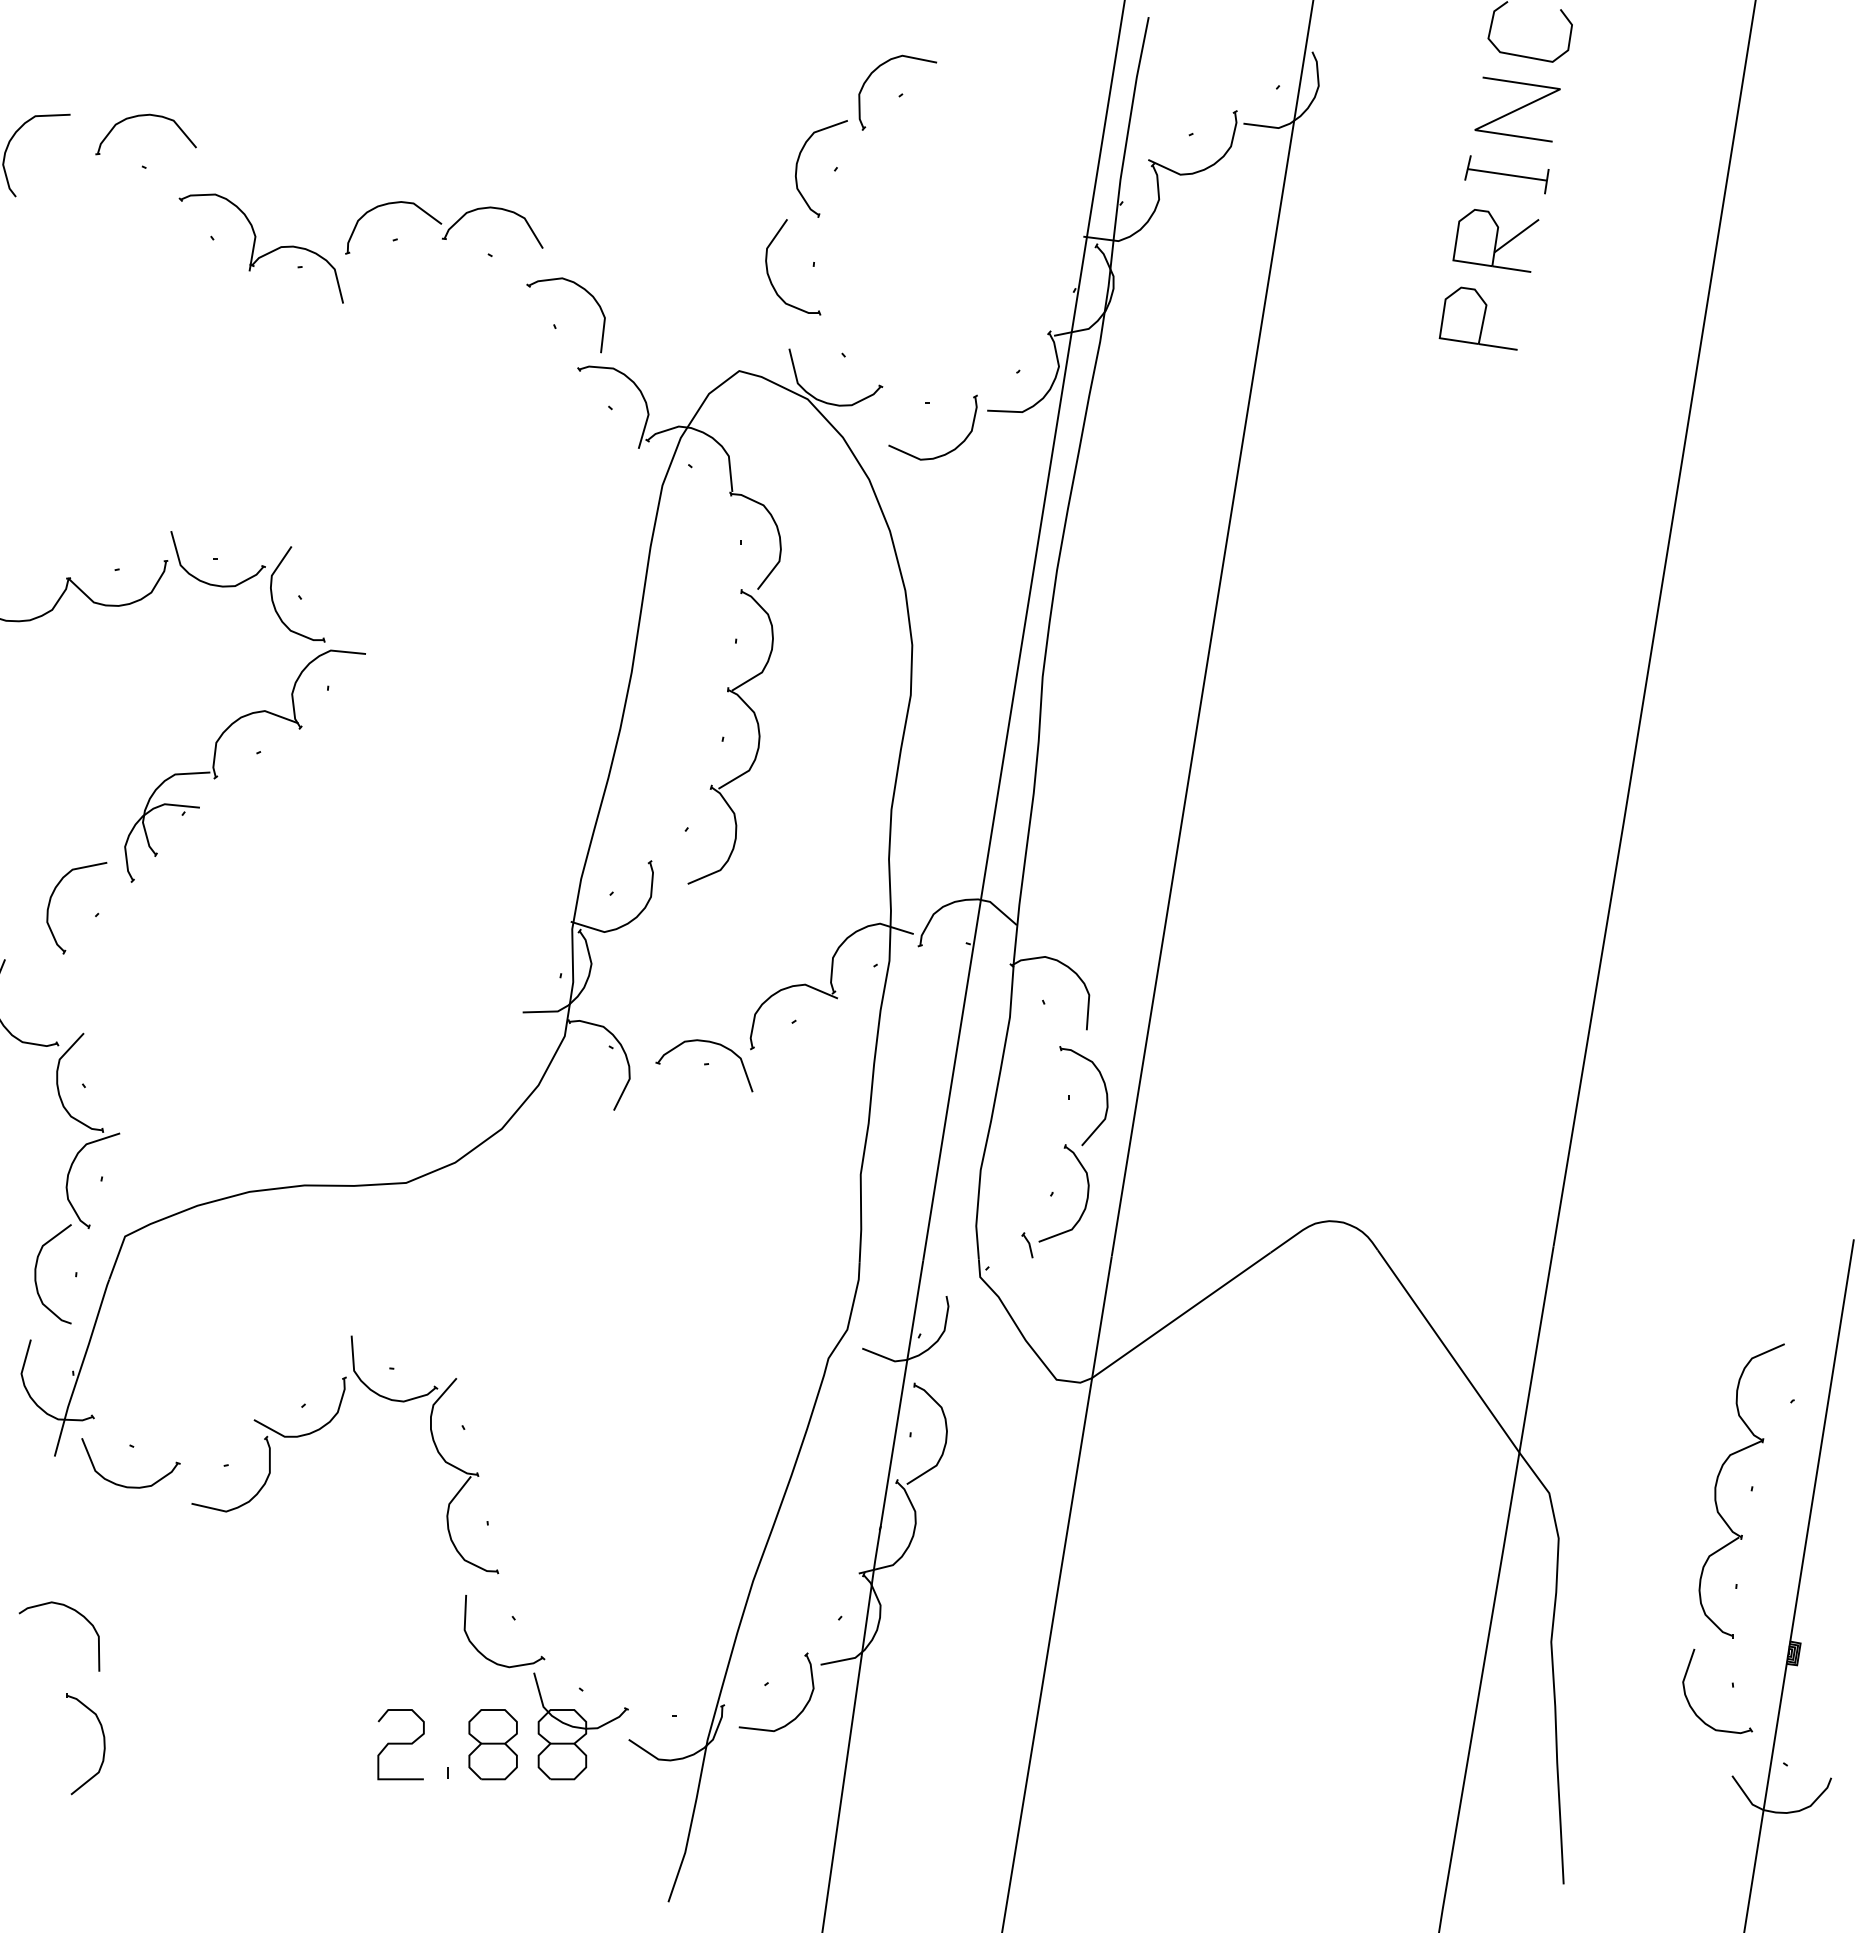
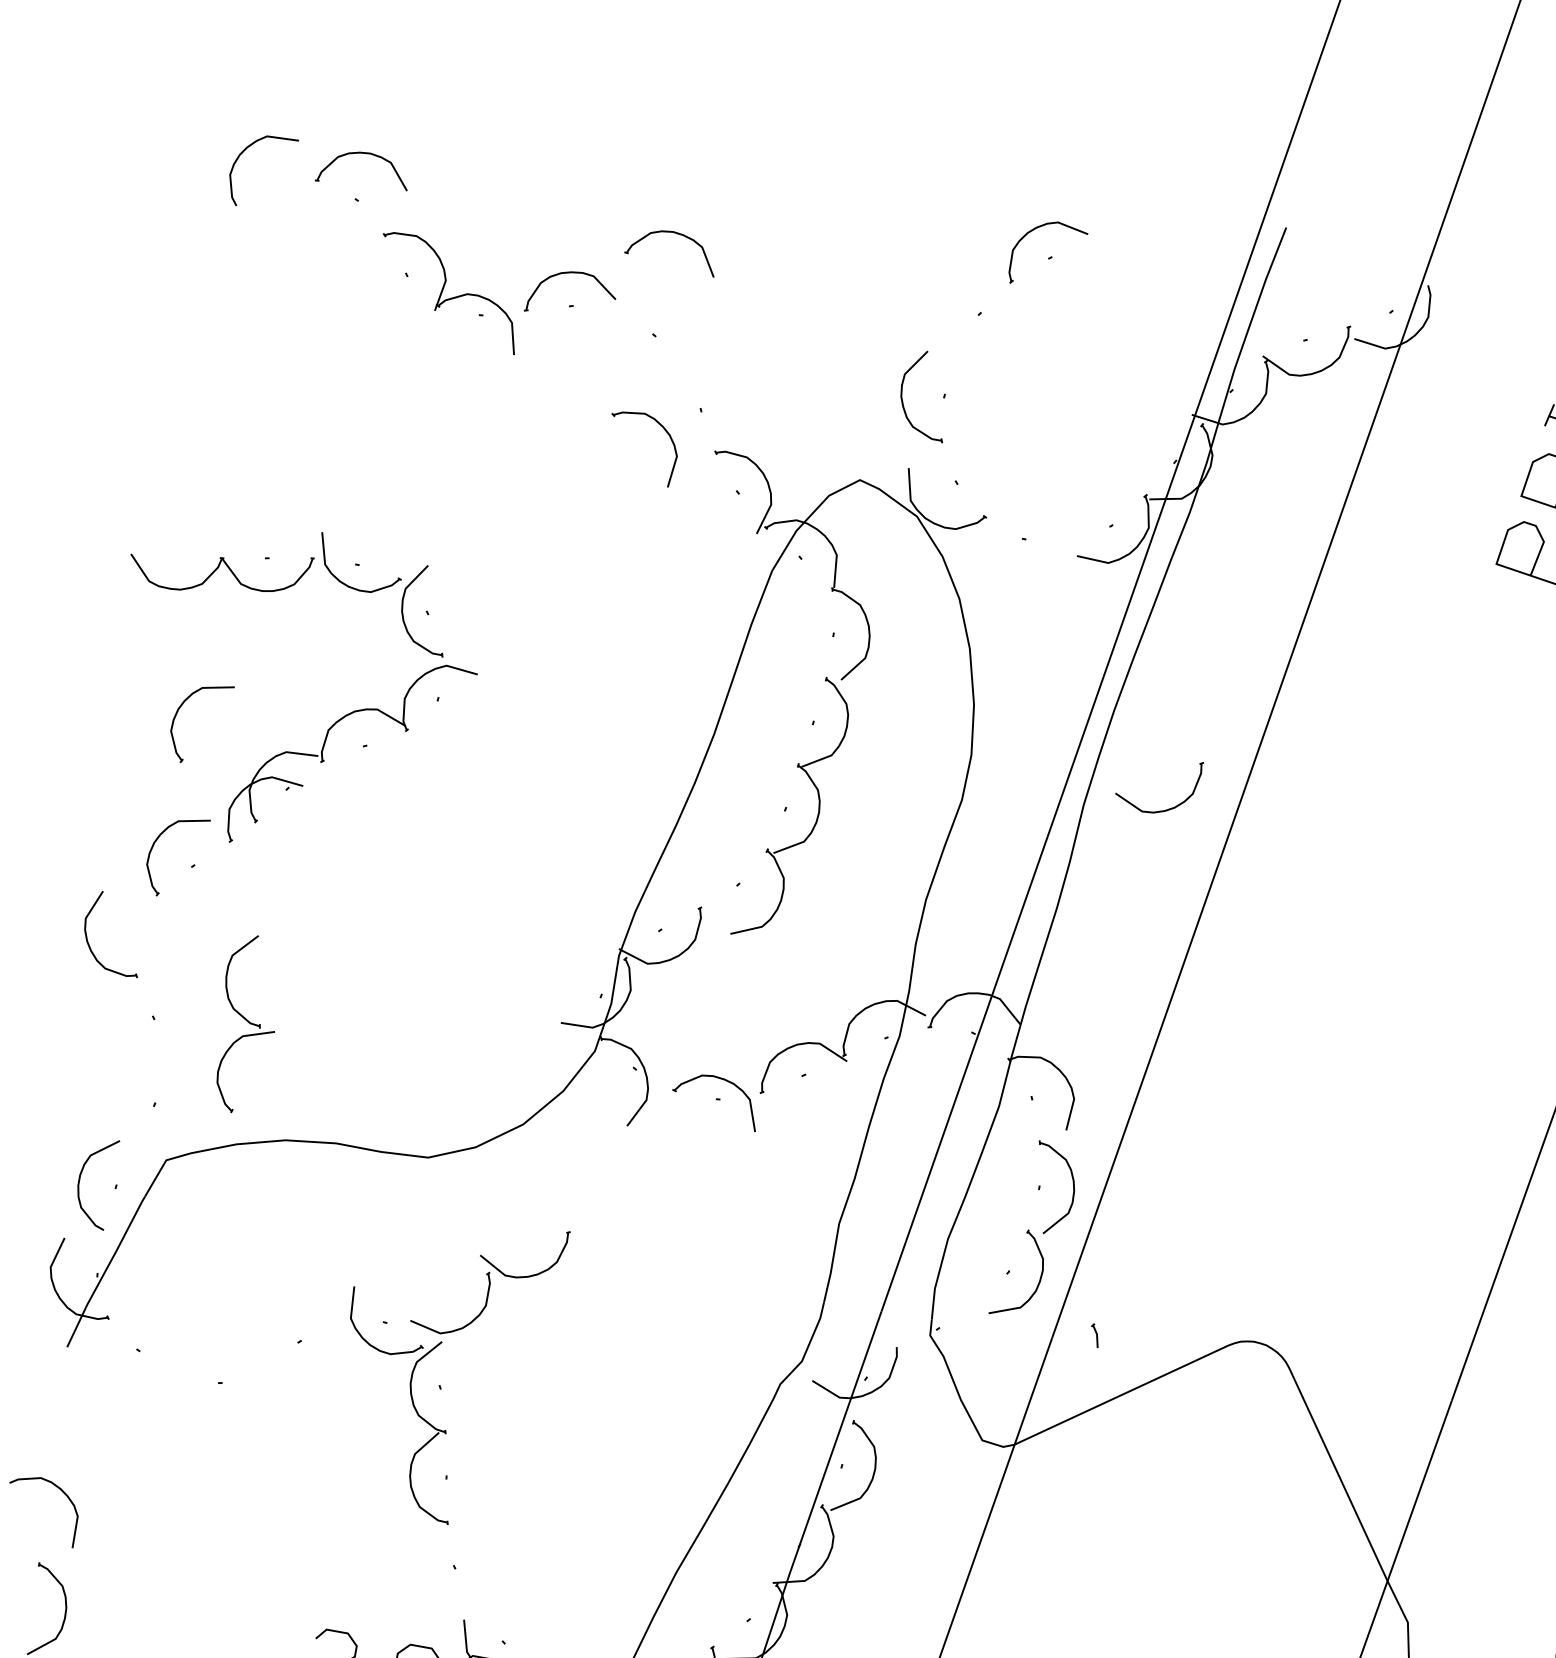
part: (799, 159) -> (948, 299), removed
part: (496, 209) -> (678, 234), moved
part: (587, 293) -> (665, 431), moved
part: (946, 452) -> (1166, 809), moved
part: (50, 755) -> (177, 714), added
part: (88, 1130) -> (246, 1024), moved
part: (1027, 1245) -> (1095, 1335), moved
part: (268, 1444) -> (489, 1279), moved
part: (124, 1485) -> (125, 1384), removed
part: (489, 1658) -> (426, 1599), removed

